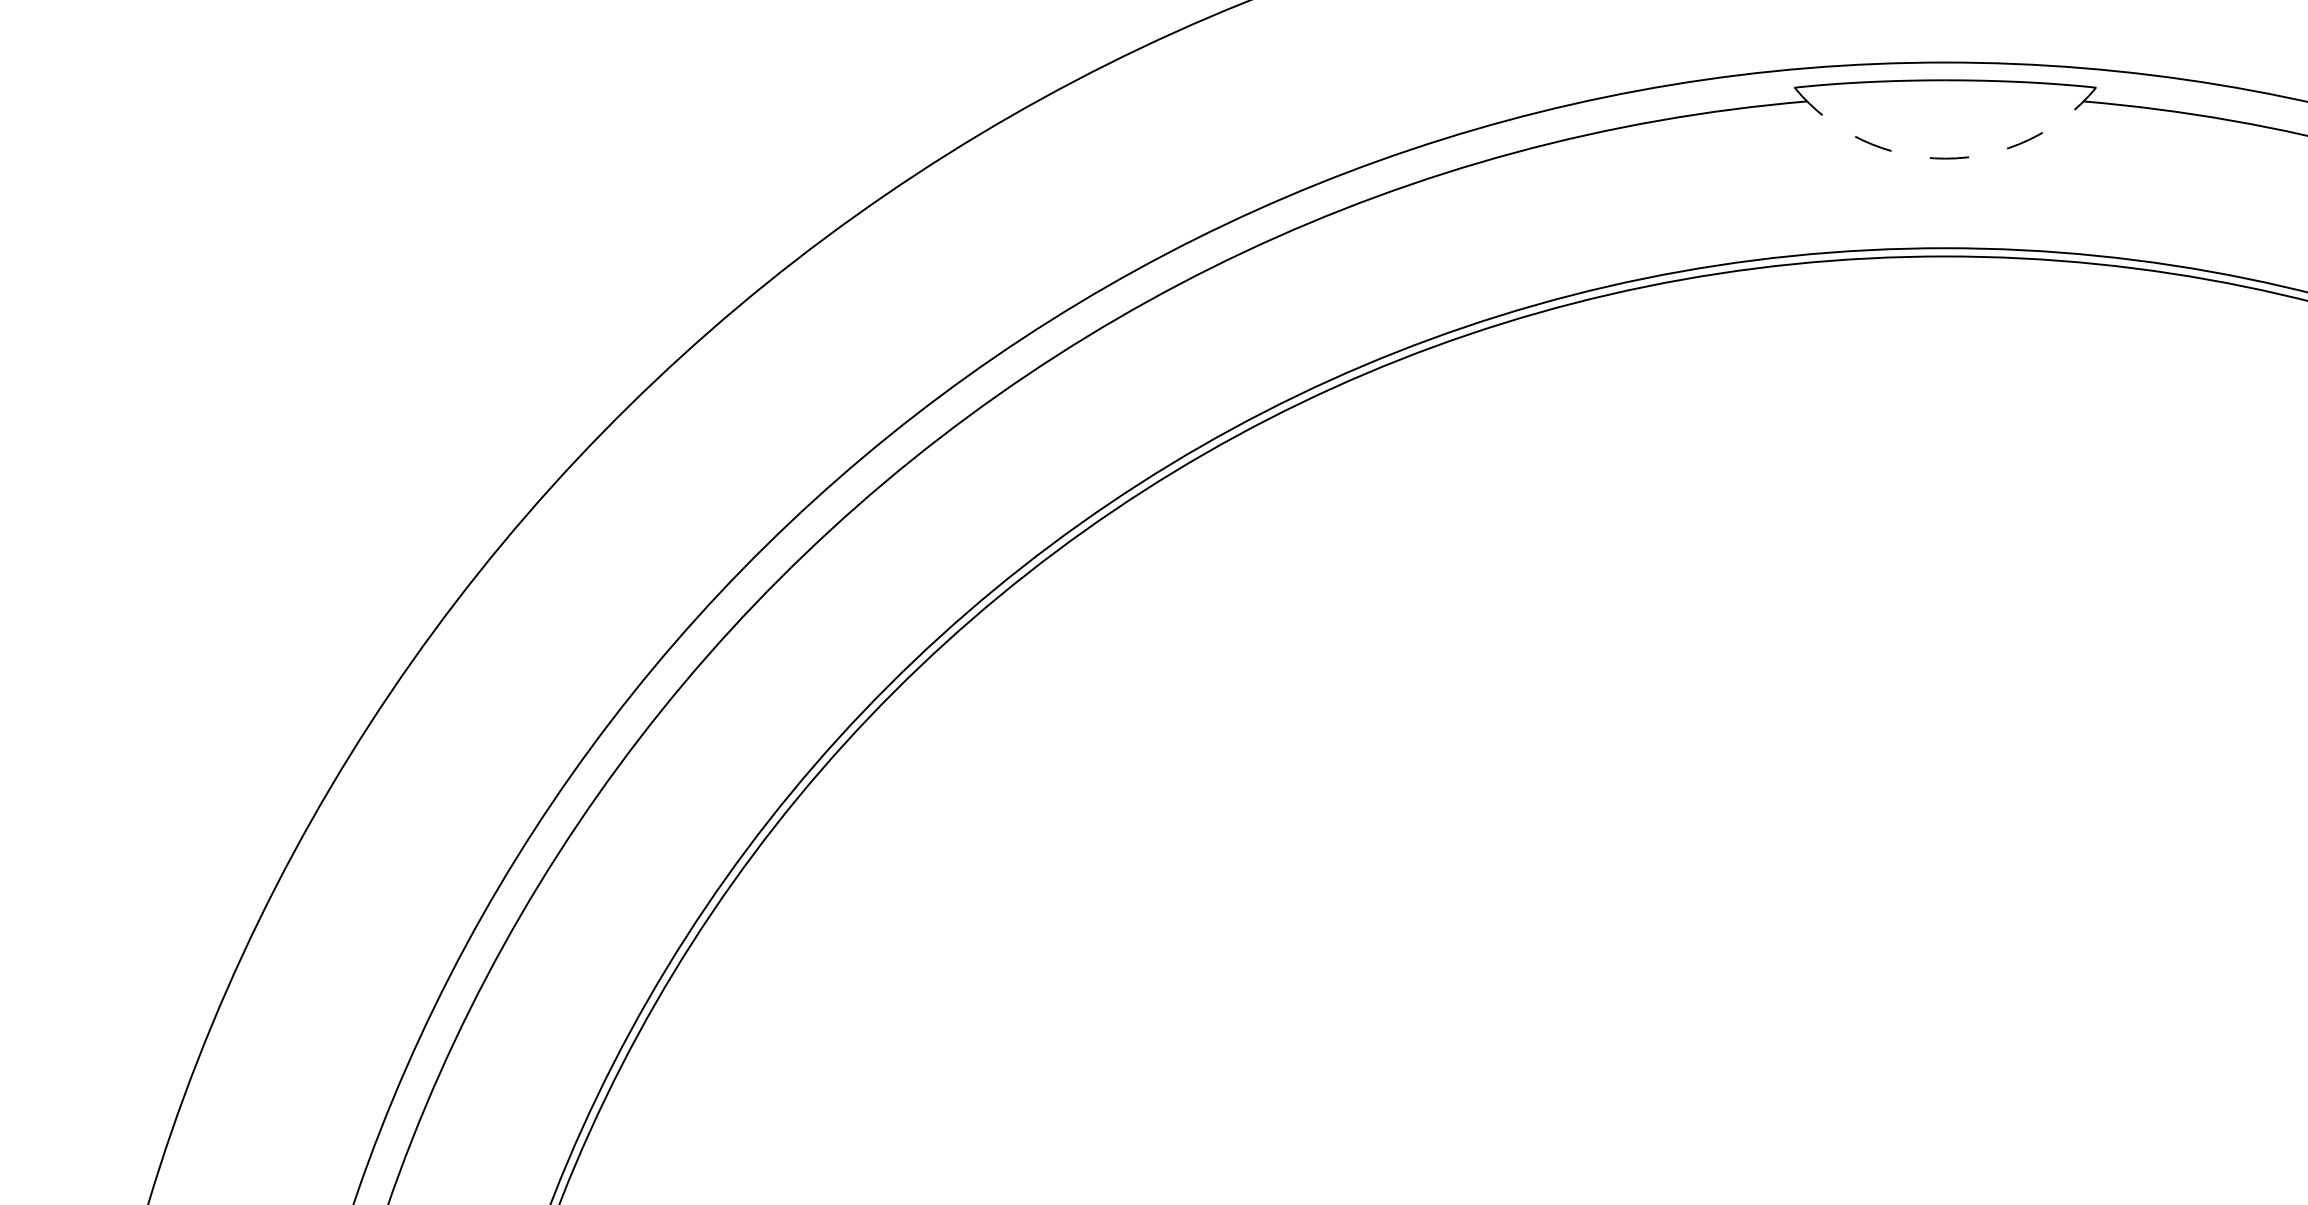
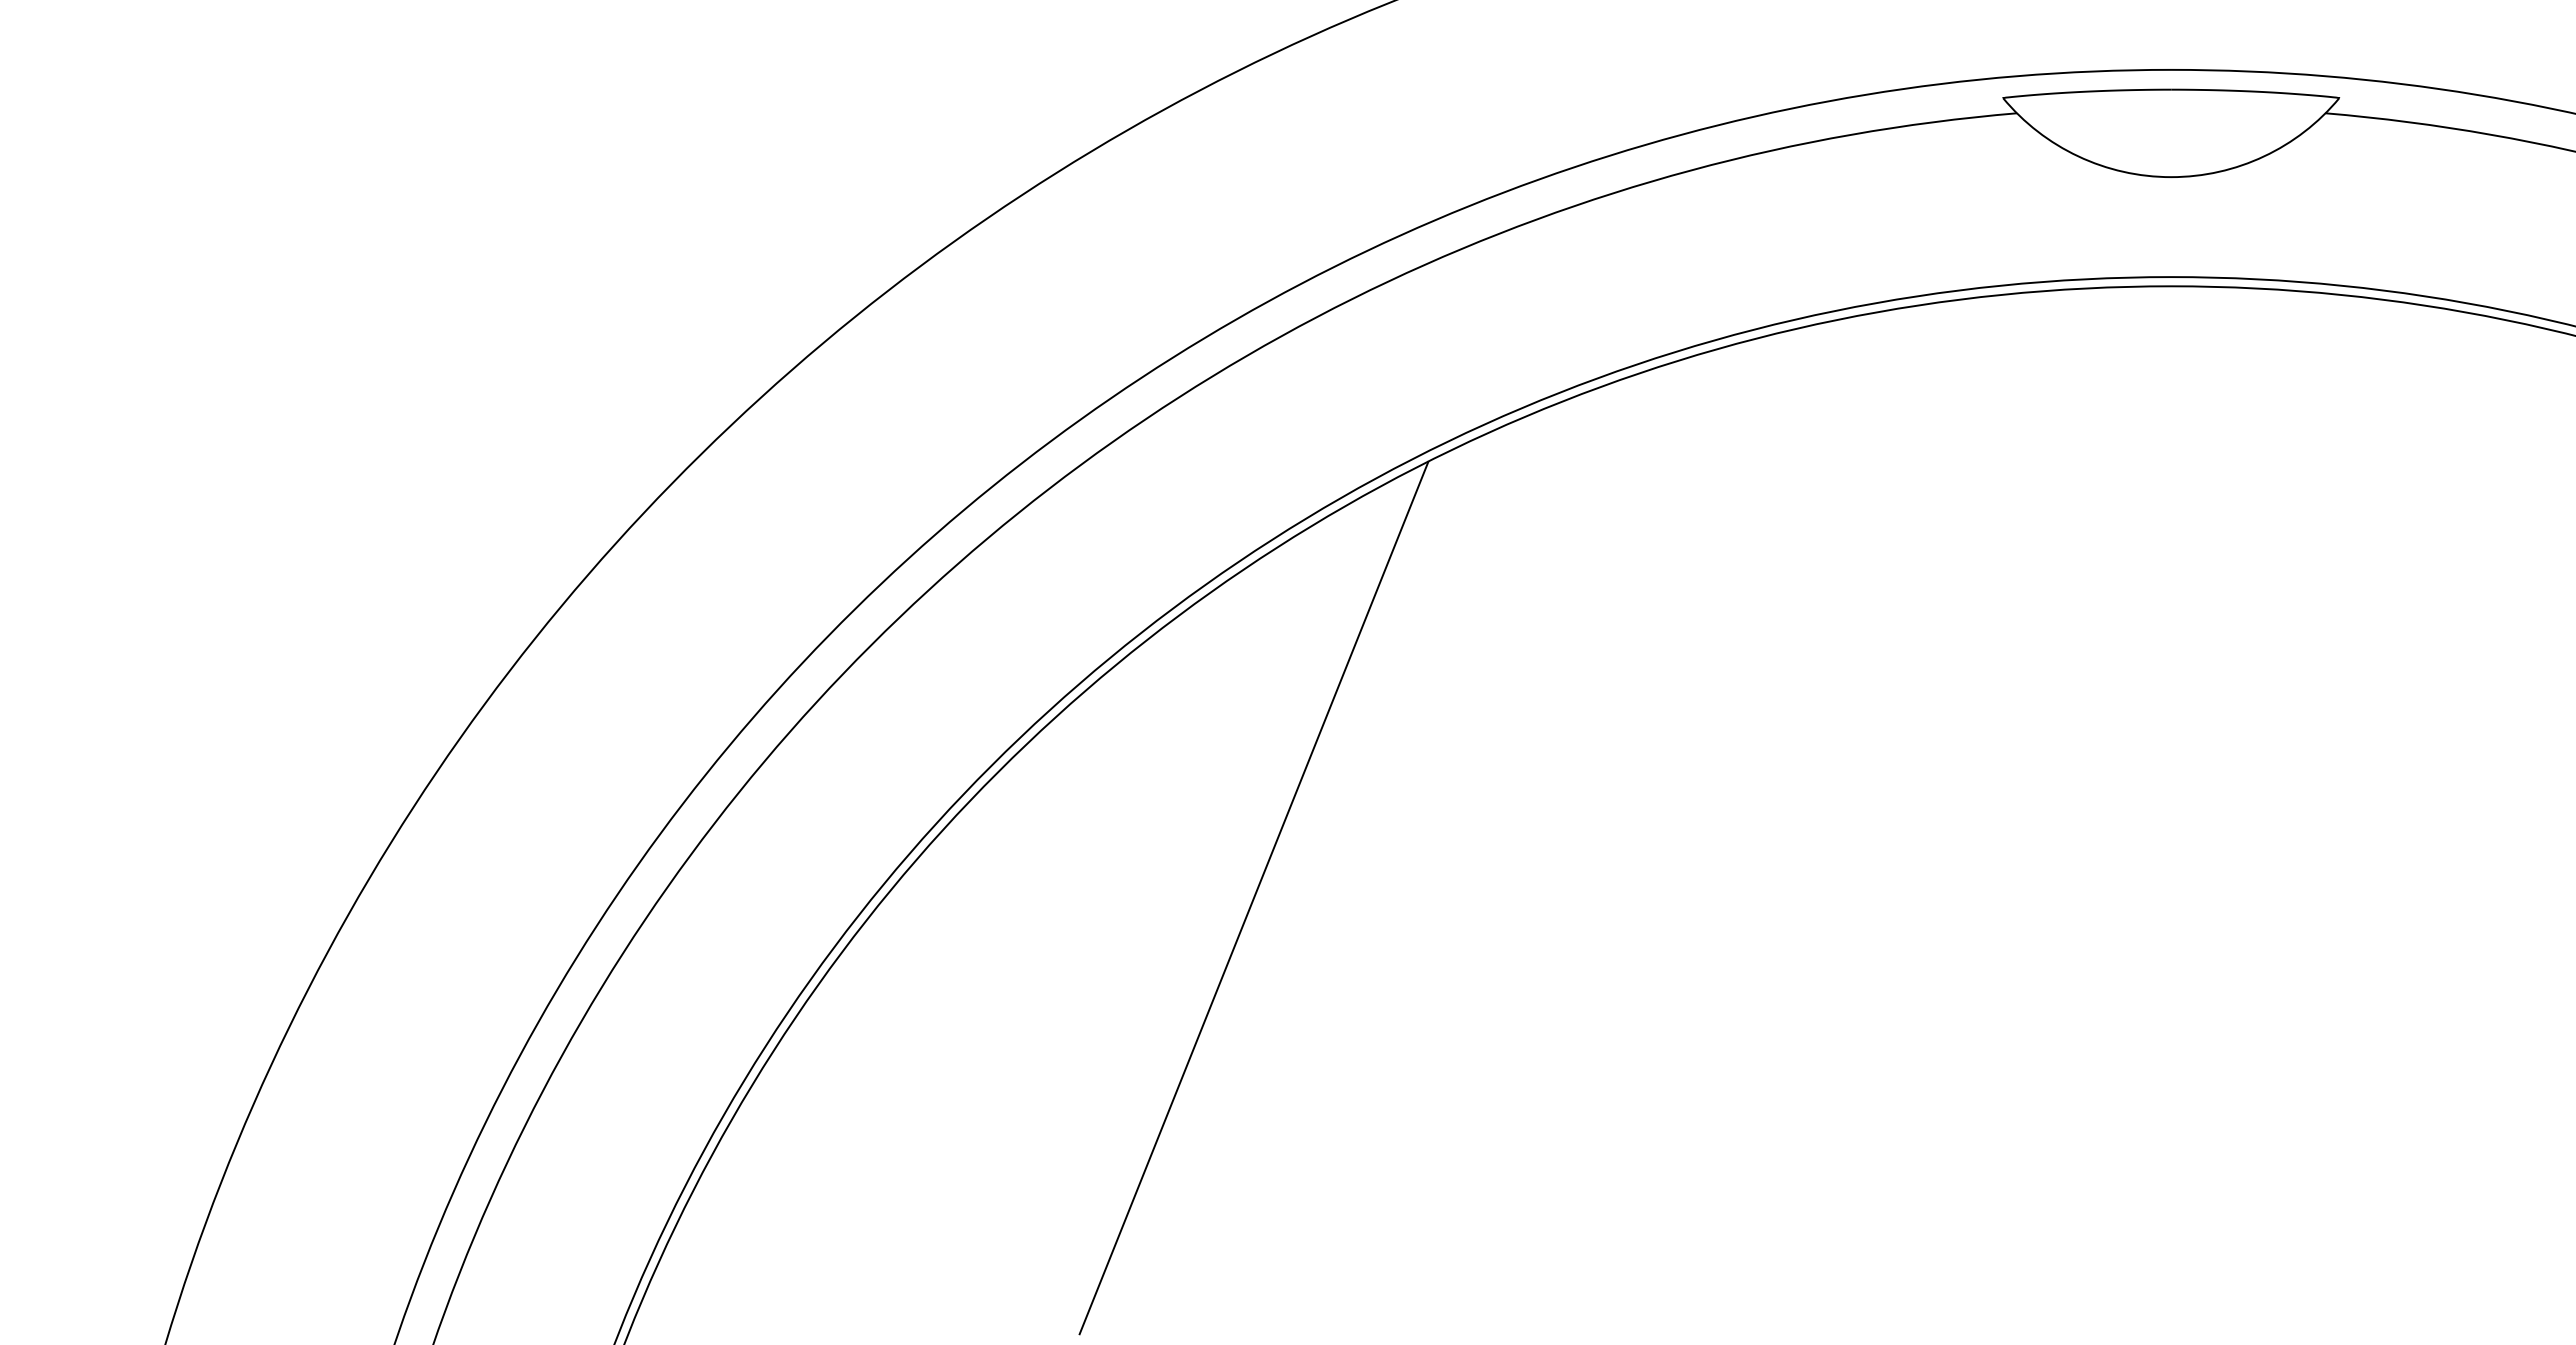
arc: (1945, 158) -> (2171, 177), dashed -> solid
line: (1123, 804) -> (1253, 898), added

